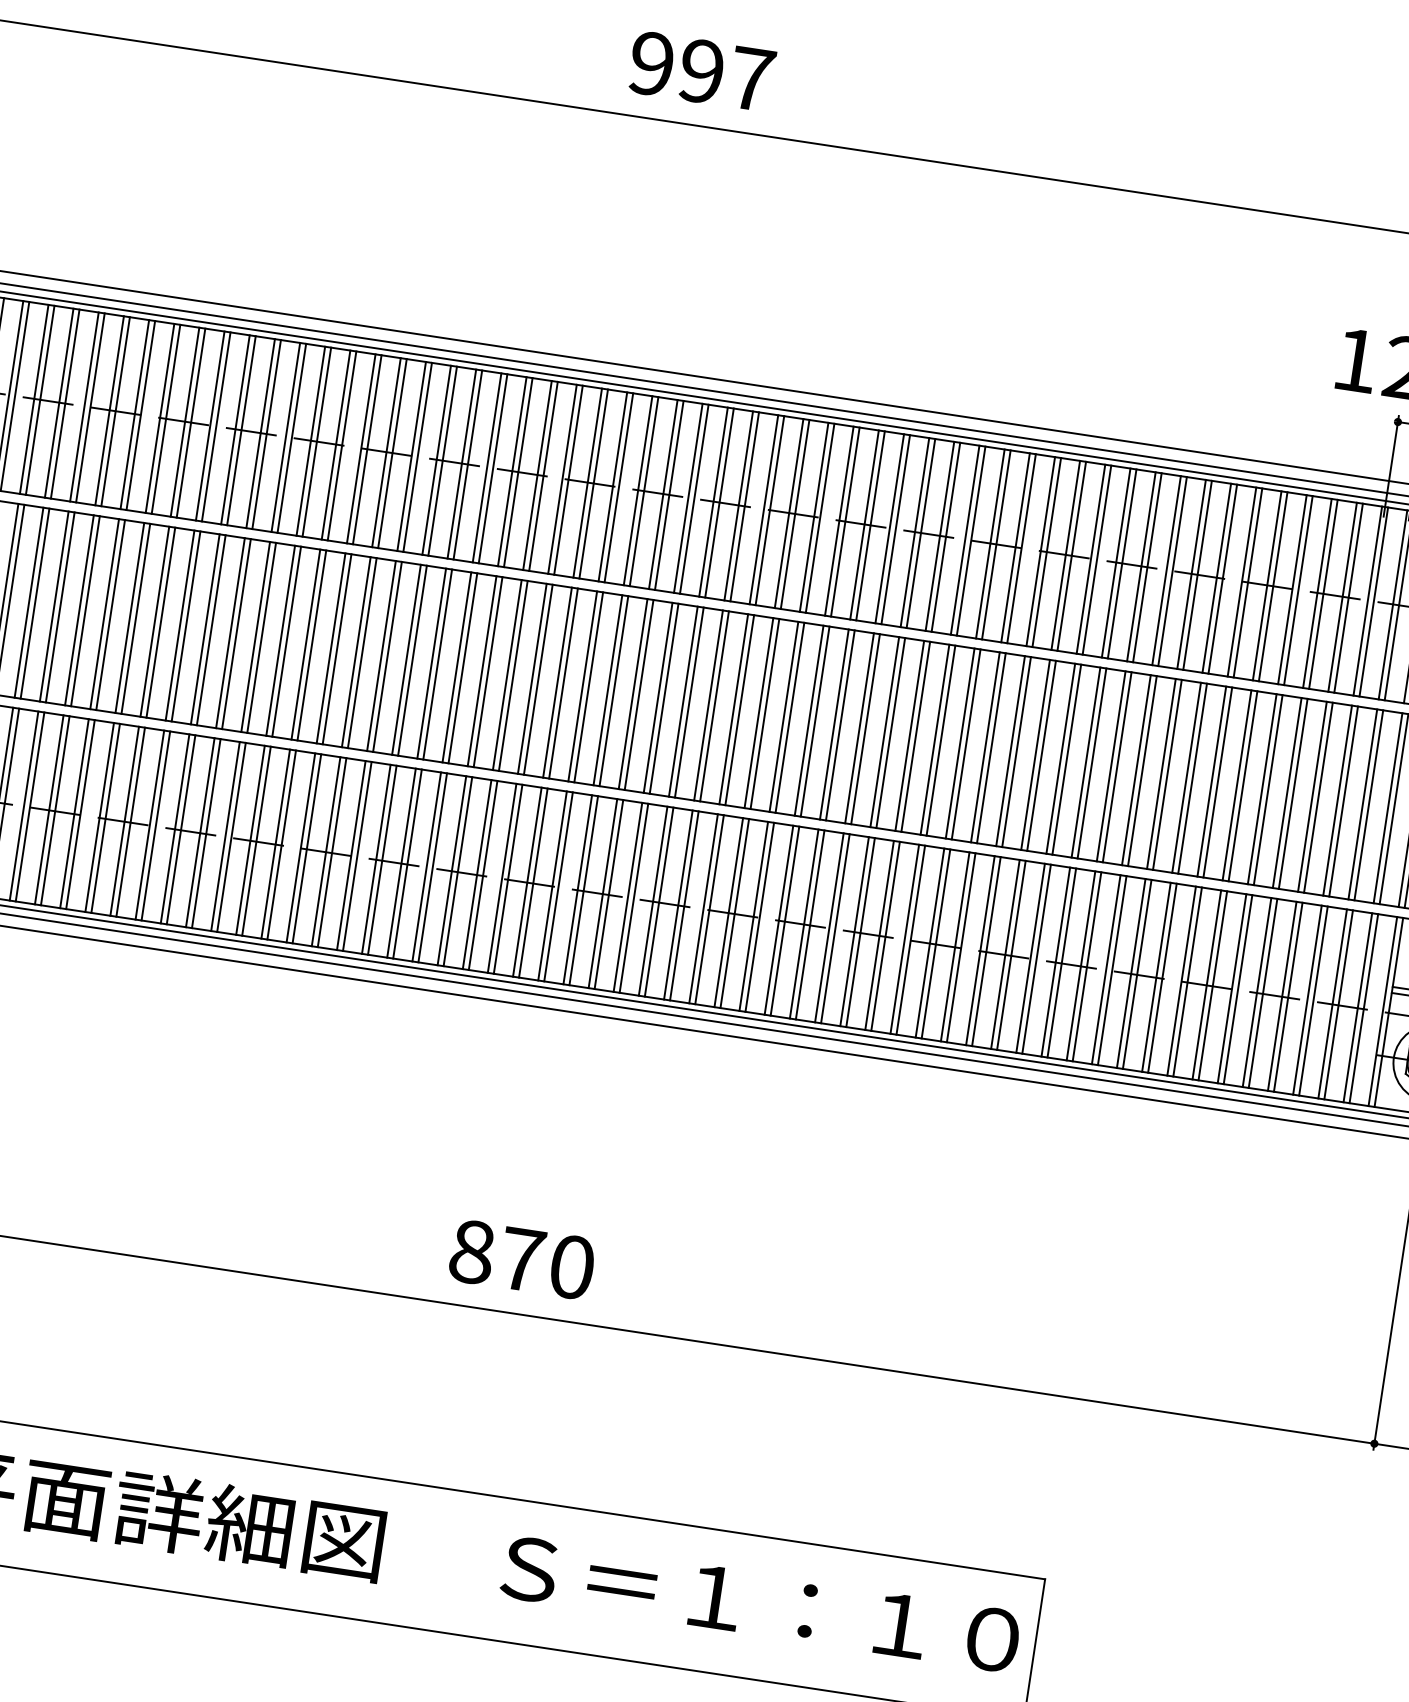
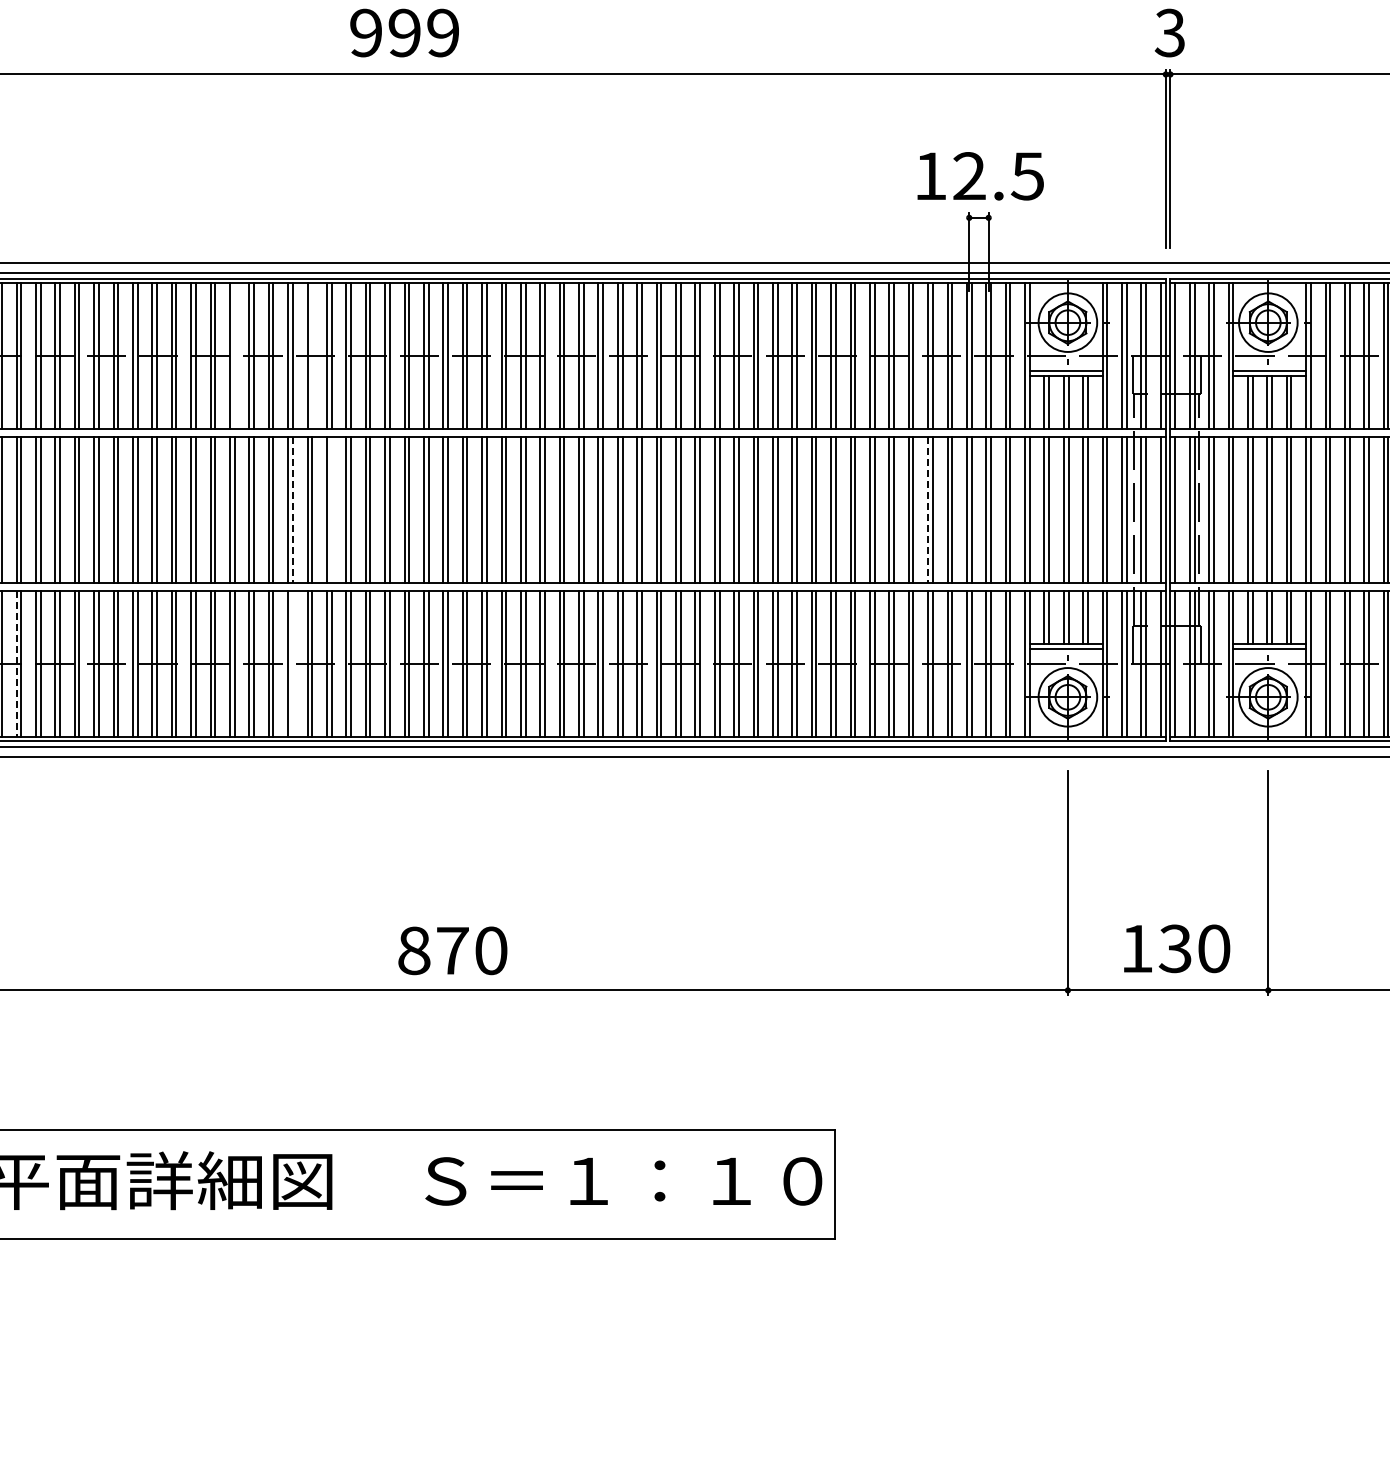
text: (752, 78) -> (443, 32), 997 -> 999
line: (417, 457) -> (234, 356), removed
line: (518, 473) -> (312, 356), removed
line: (462, 668) -> (292, 510), solid -> dashed
line: (513, 675) -> (331, 509), removed
line: (1287, 793) -> (928, 510), solid -> dashed
line: (74, 813) -> (16, 663), solid -> dashed
line: (432, 867) -> (292, 663), removed
text: (521, 1259) -> (452, 950), moved

